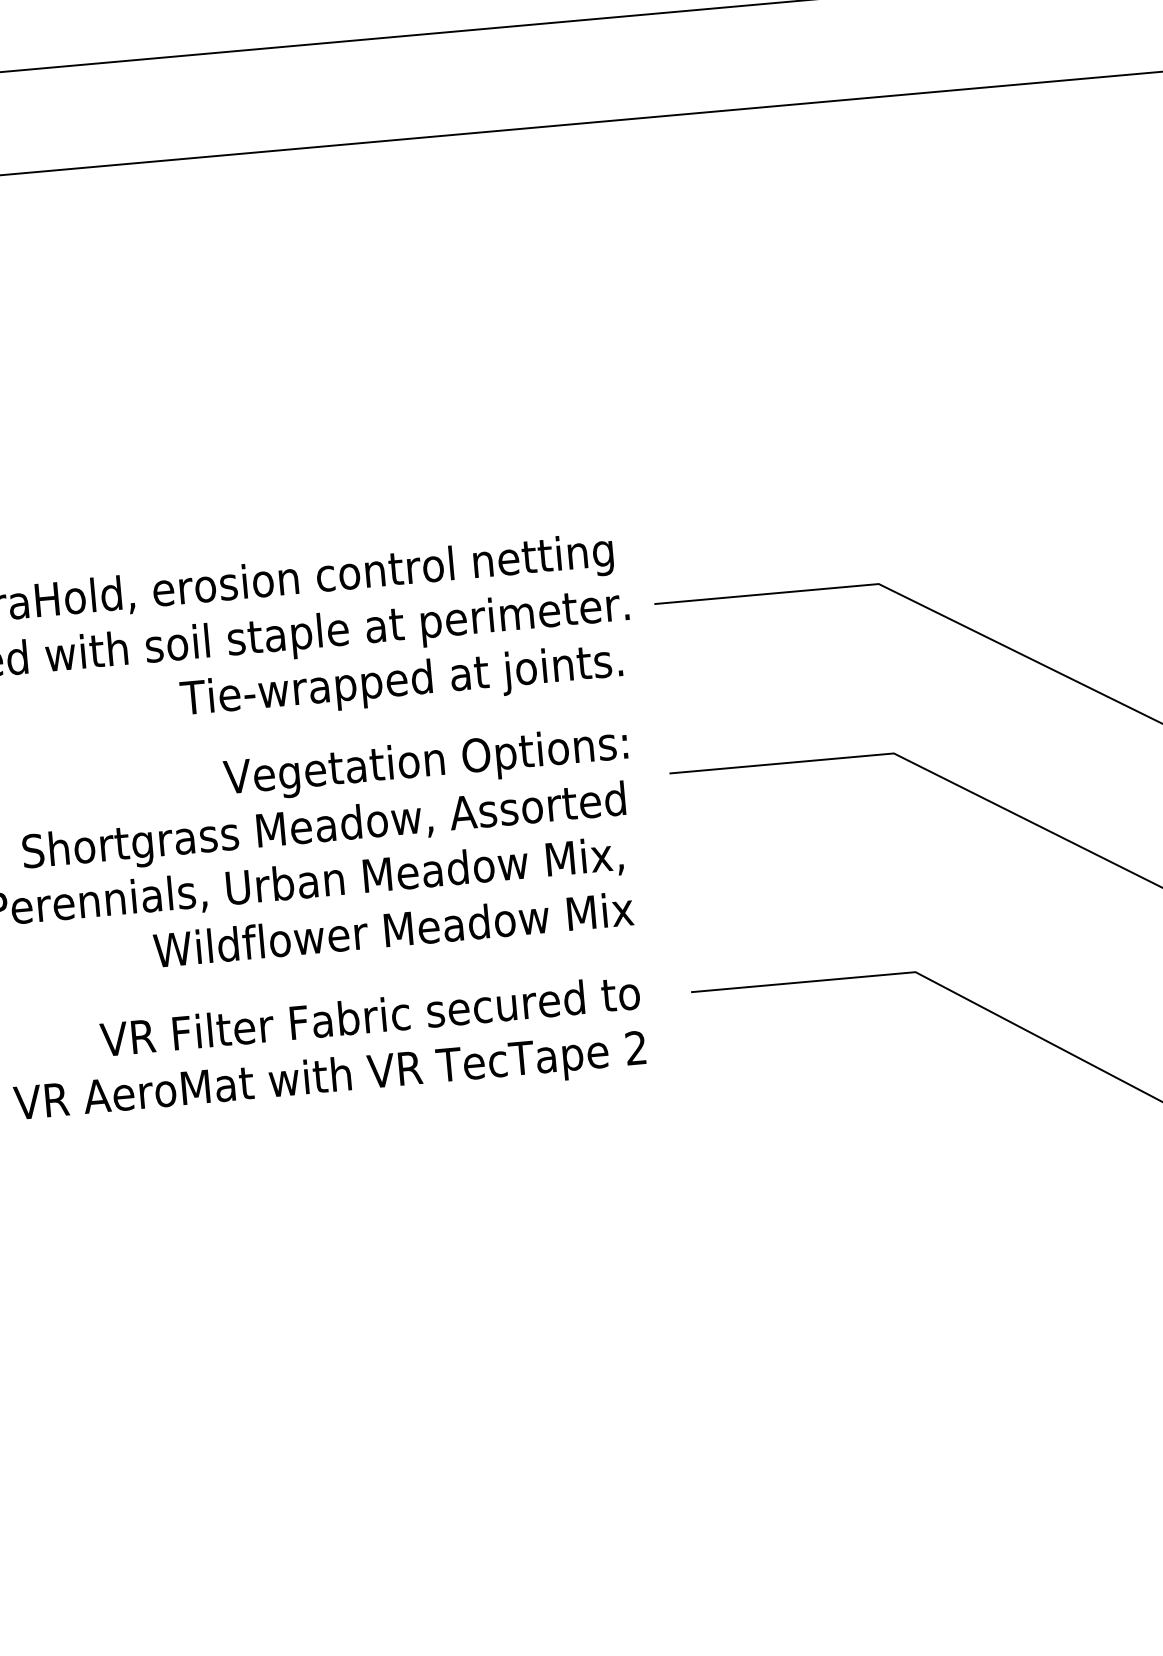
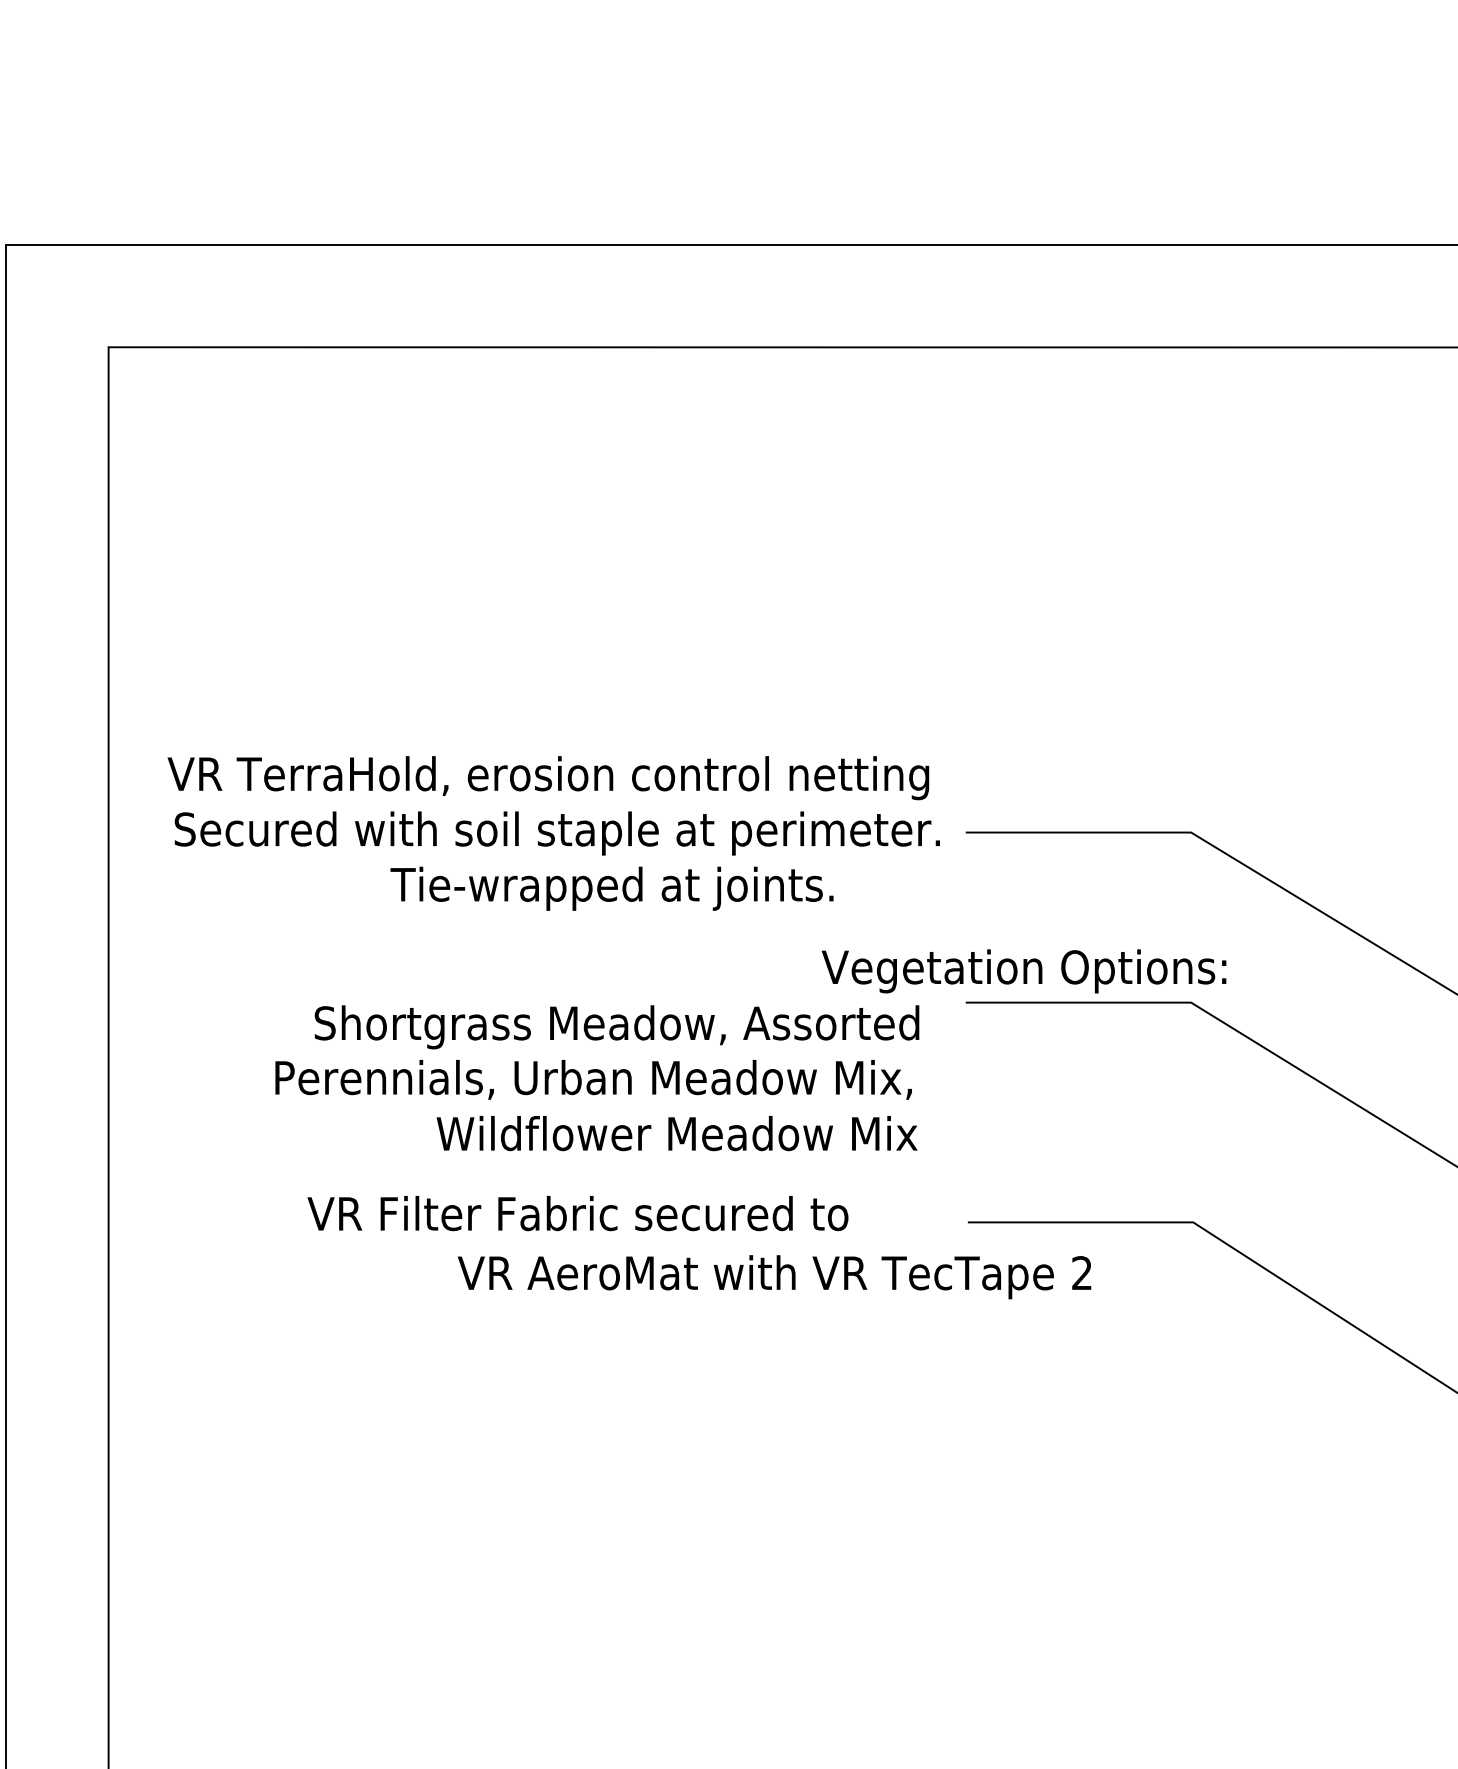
text: (401, 682) -> (611, 888), moved
text: (425, 764) -> (1023, 971), moved
text: (369, 1015) -> (577, 1213), moved
text: (330, 1079) -> (774, 1277), moved

